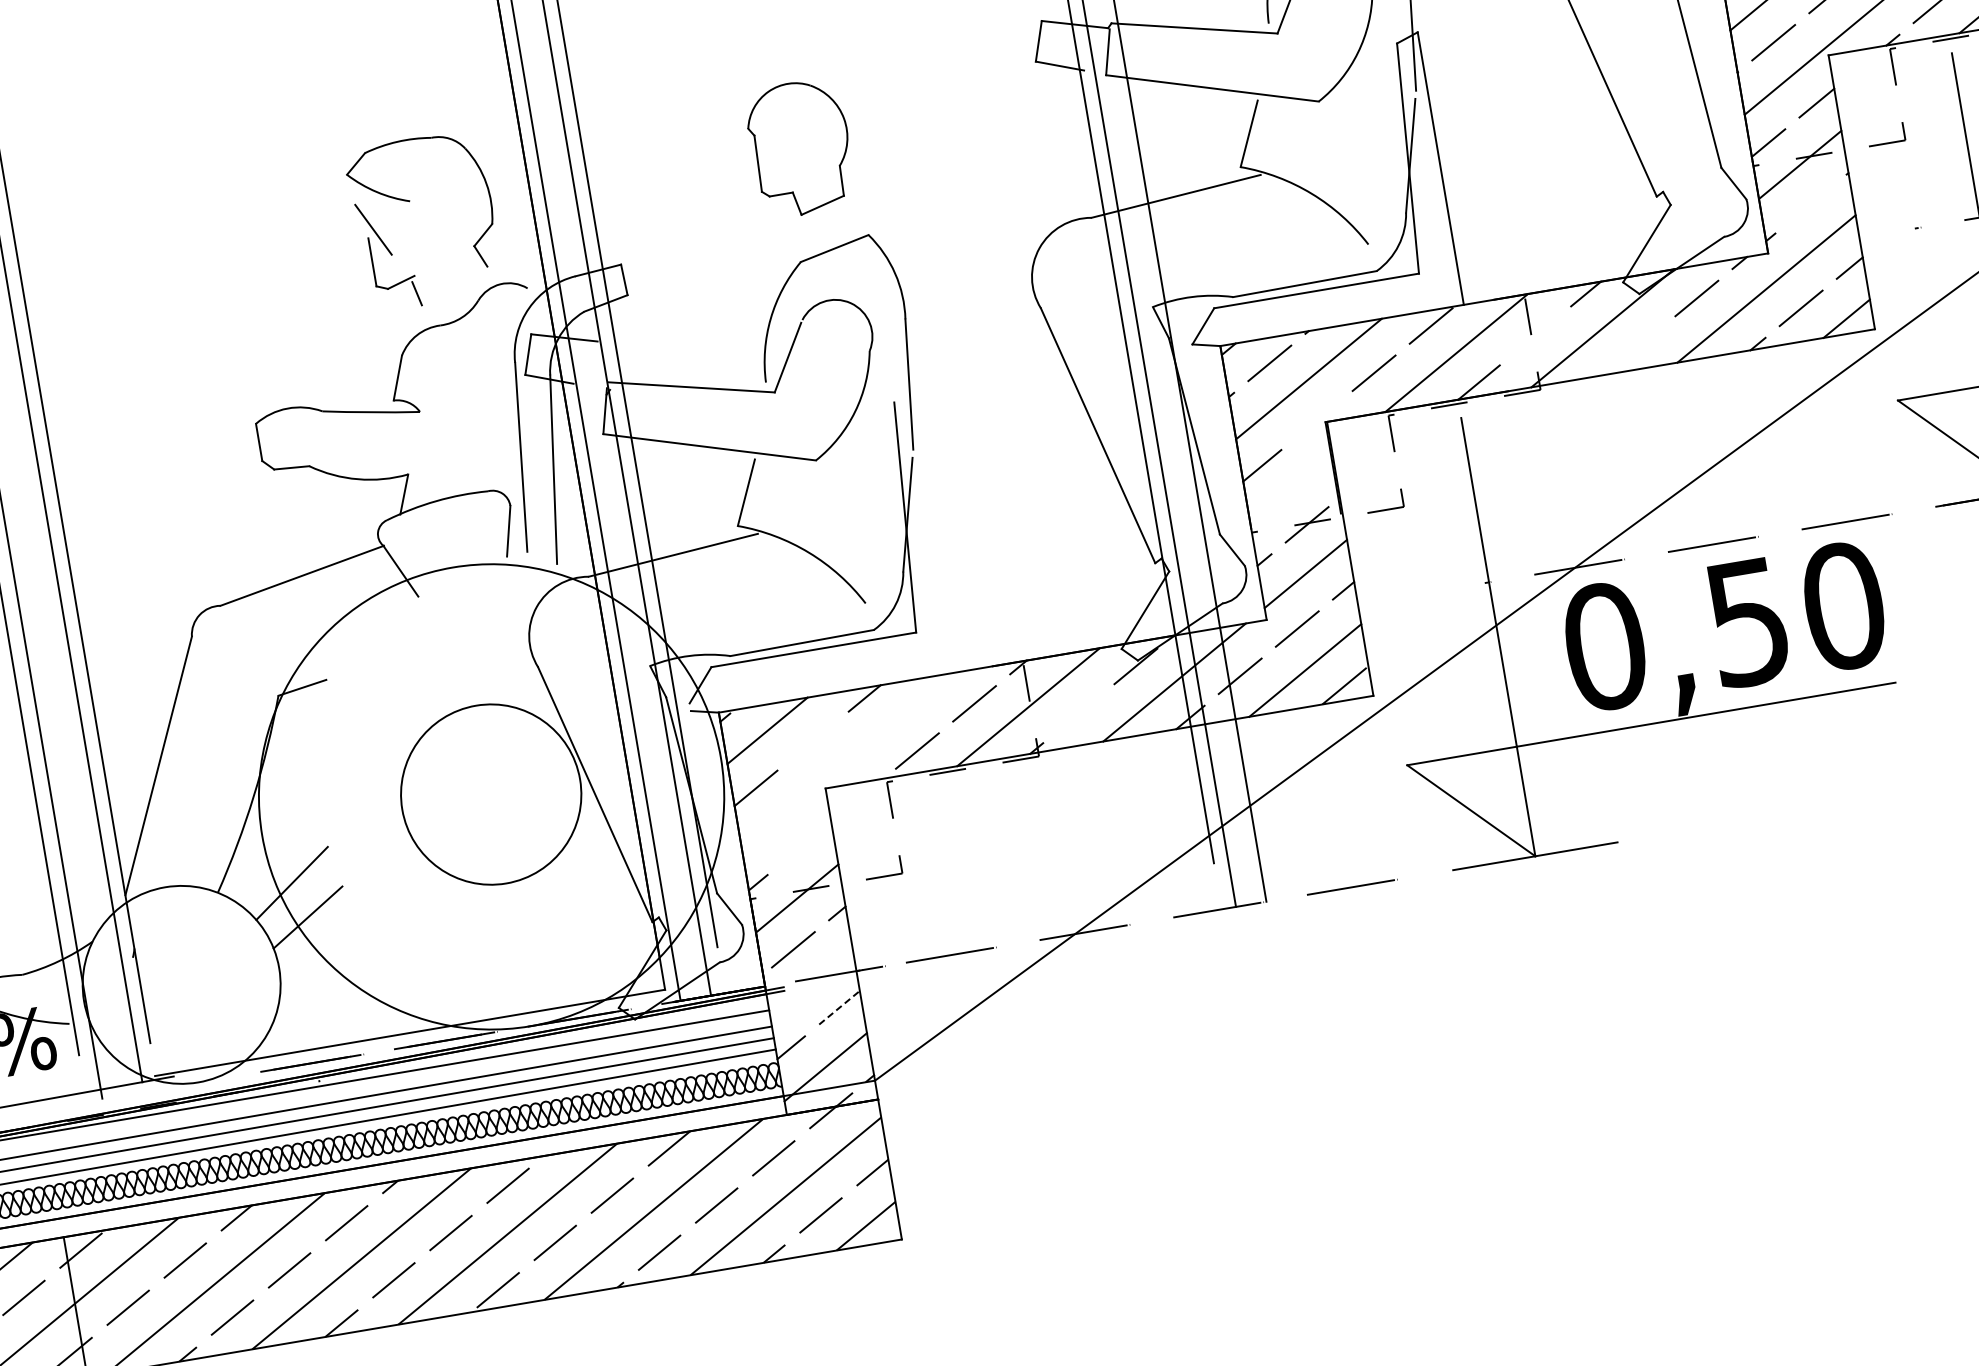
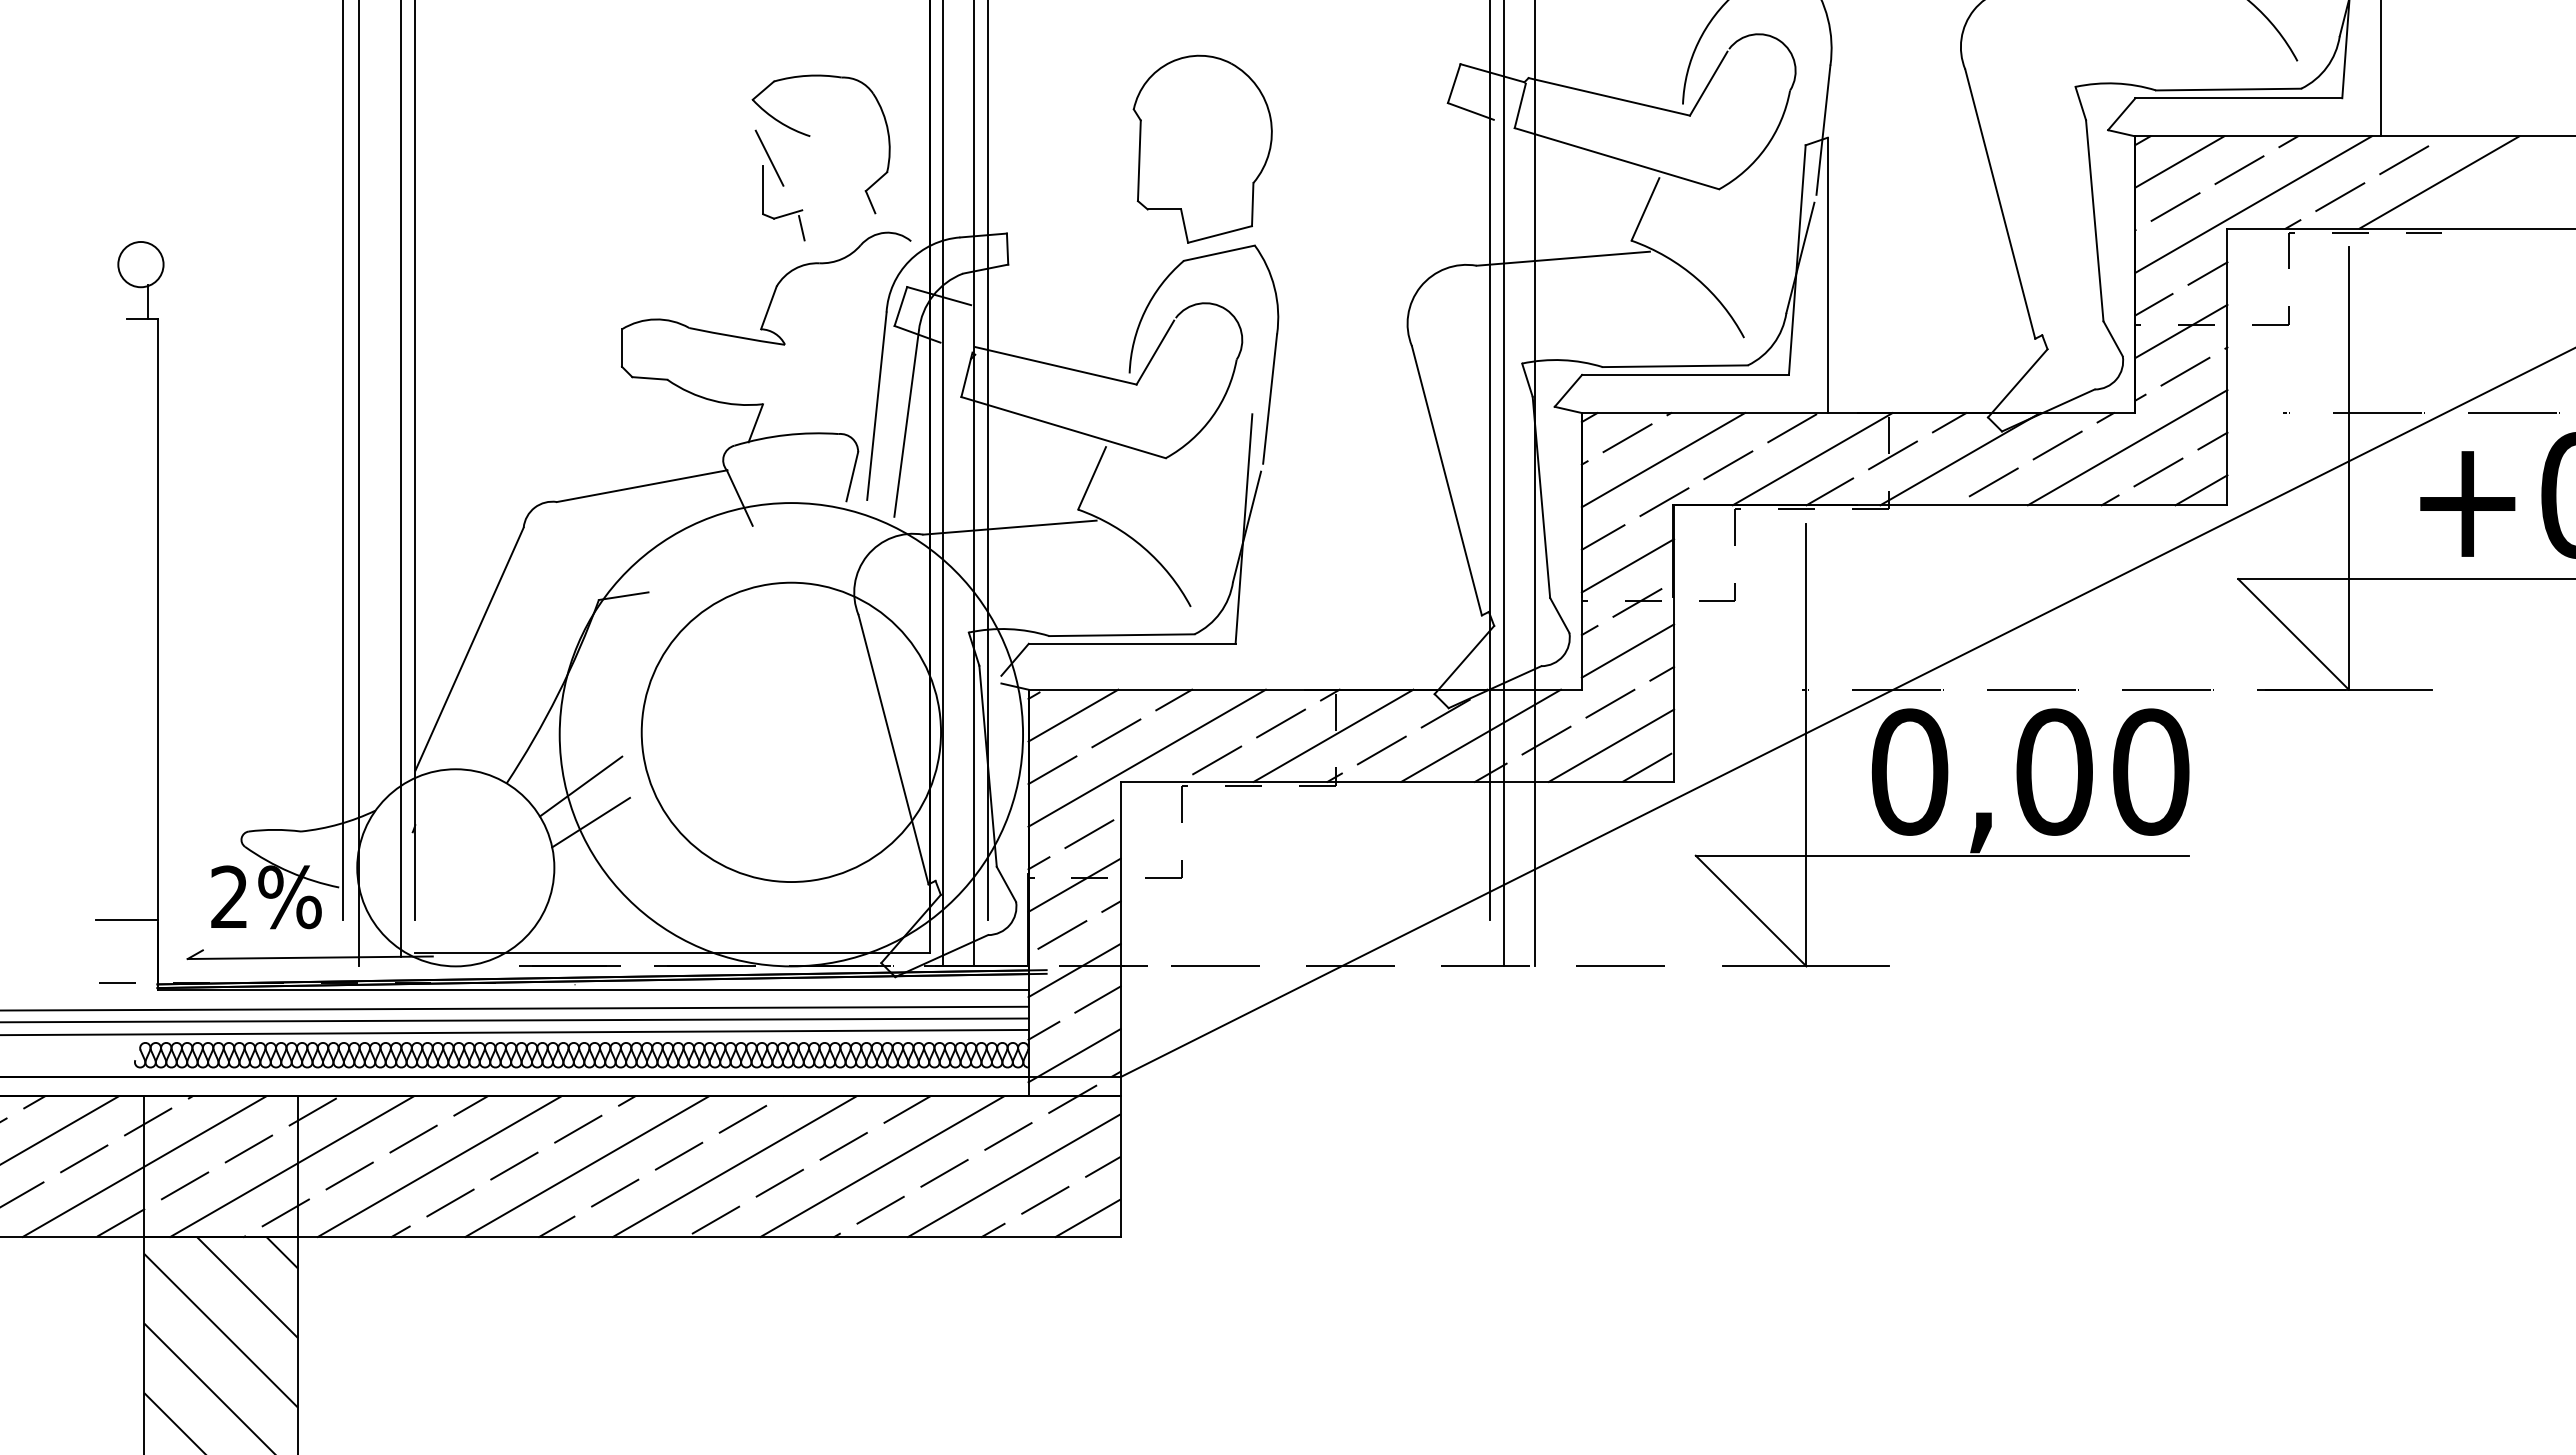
part: (800, 147) -> (1202, 148), size x1.43
line: (1811, 203) -> (2185, 371), added
line: (1534, 336) -> (1892, 455), added
line: (1639, 345) -> (1993, 482), added
line: (1317, 420) -> (1664, 502), added
line: (1291, 489) -> (1627, 565), added
text: (1748, 621) -> (2054, 771), 0,50 -> 0,00
line: (1078, 713) -> (1381, 750), added
line: (813, 741) -> (1116, 733), added
line: (846, 759) -> (1146, 757), added
circle: (491, 794) -> (791, 732), size x1.67
line: (803, 845) -> (1089, 834), added
line: (811, 982) -> (1074, 970), added
line: (840, 1007) -> (1098, 999), dashed -> solid

